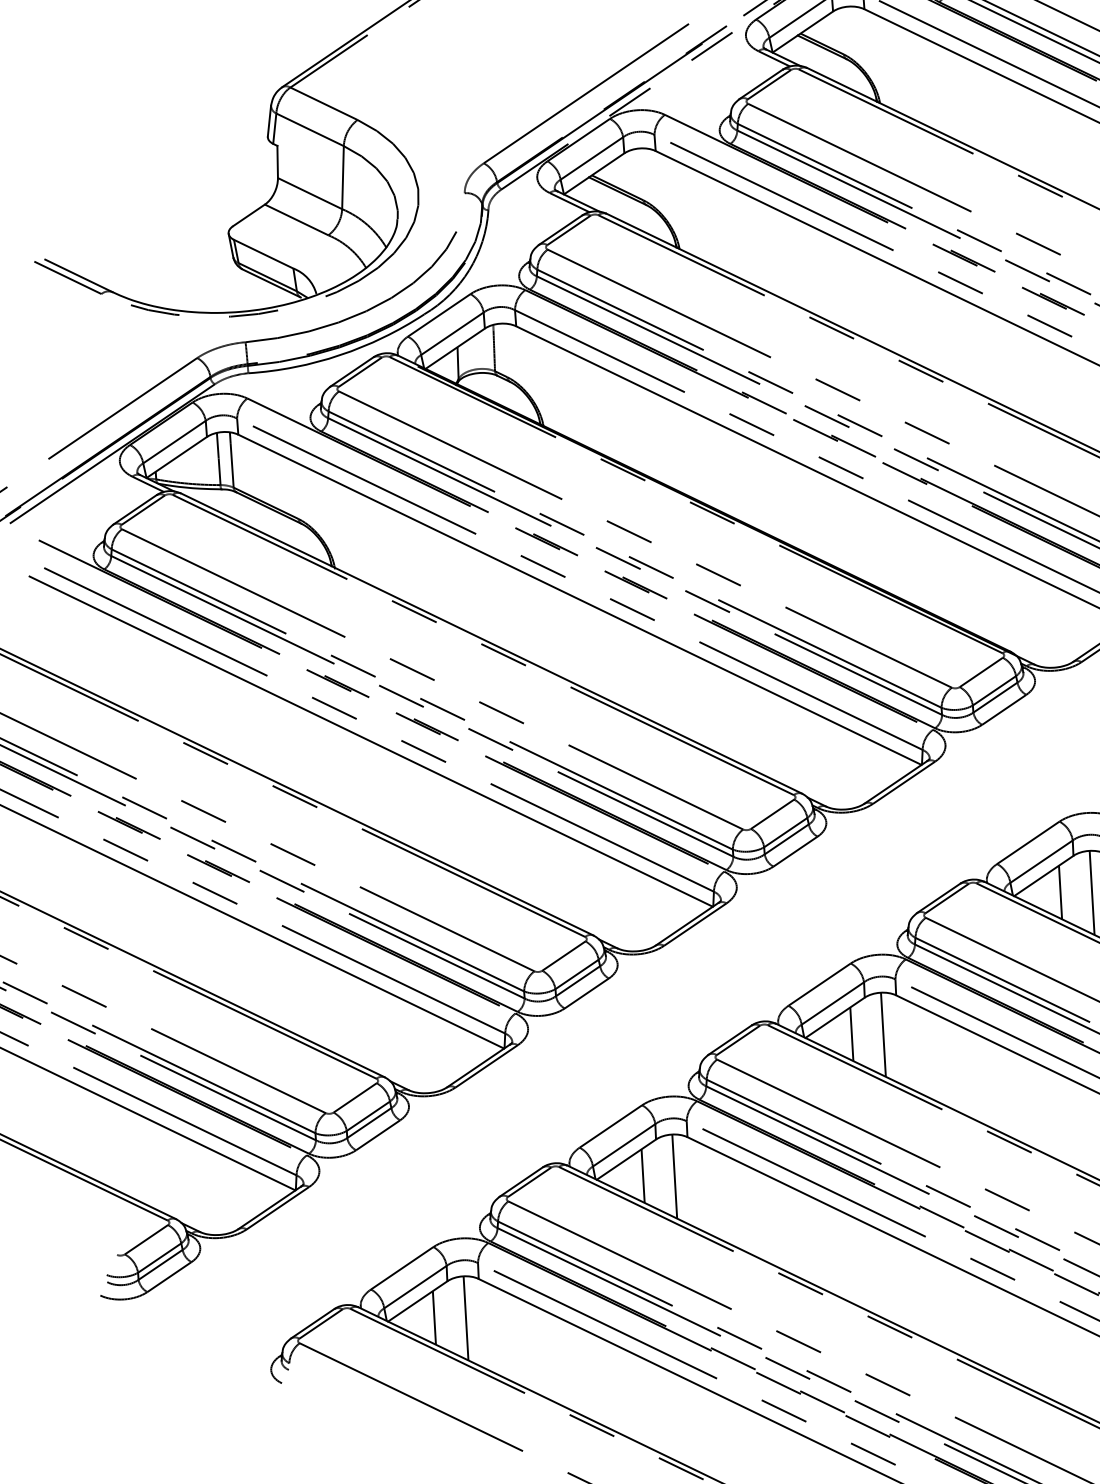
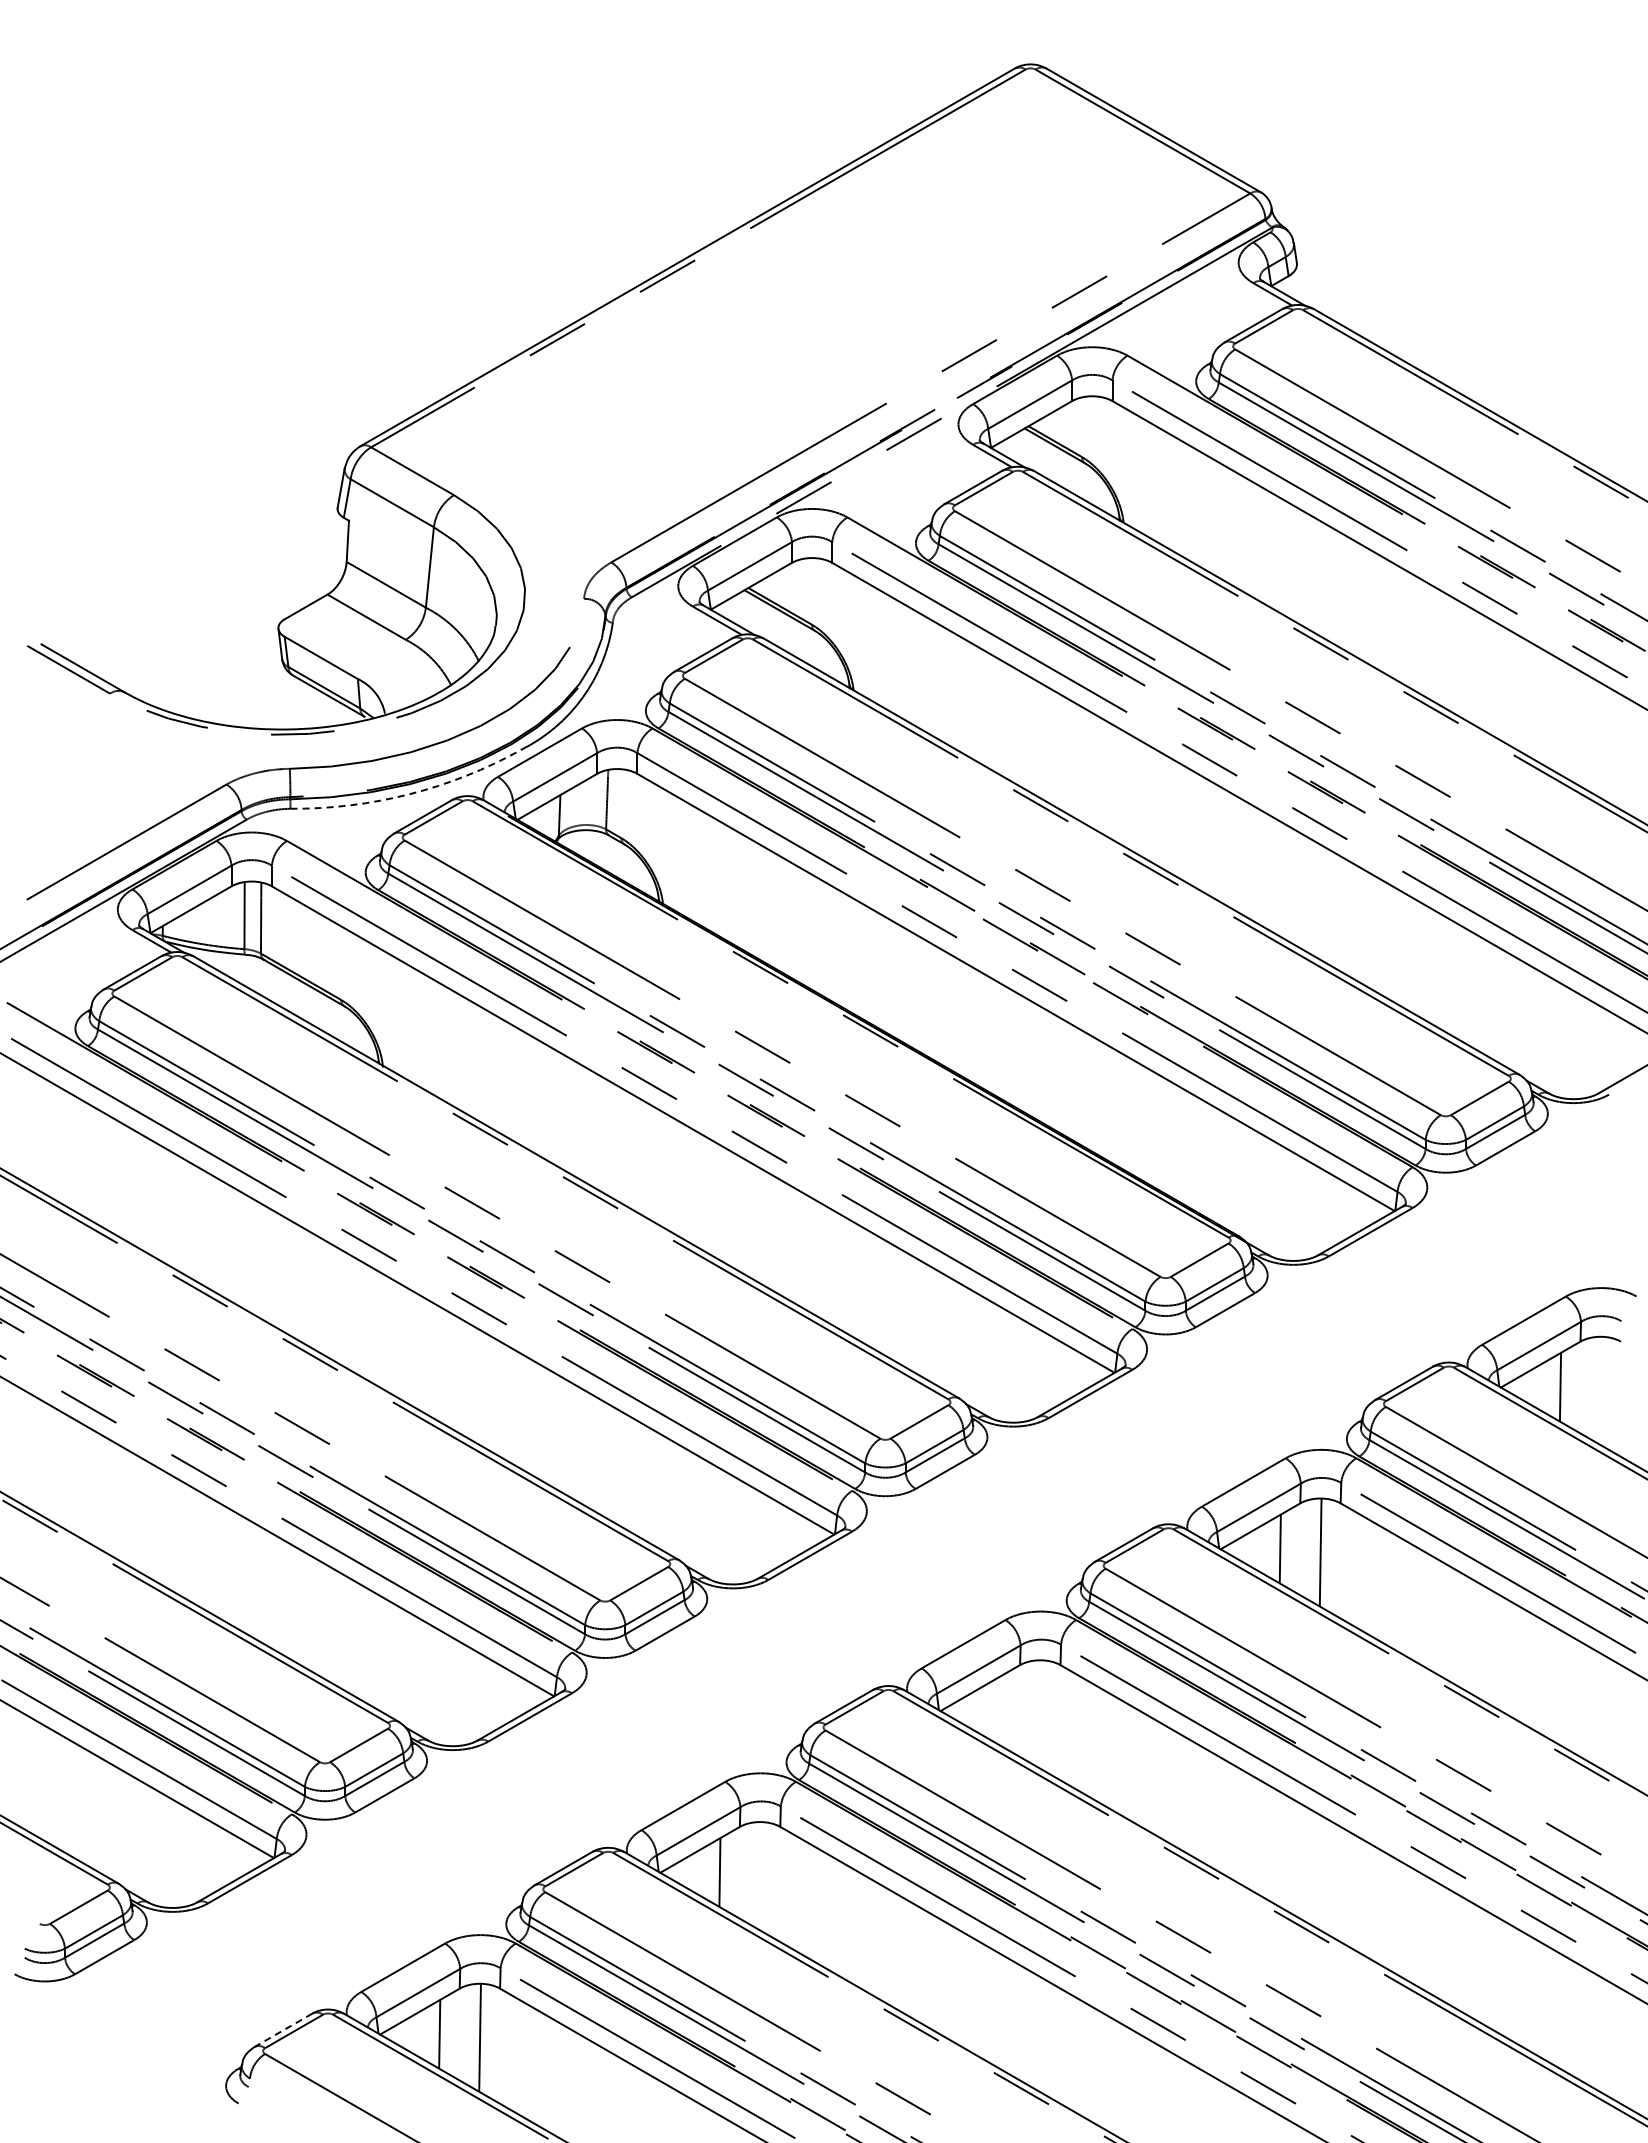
arc: (340, 355) -> (409, 794), solid -> dashed
line: (851, 1034) -> (999, 1710), removed
line: (883, 1034) -> (1040, 1714), removed
line: (674, 1176) -> (760, 1876), removed
line: (311, 1324) -> (282, 2030), solid -> dashed

